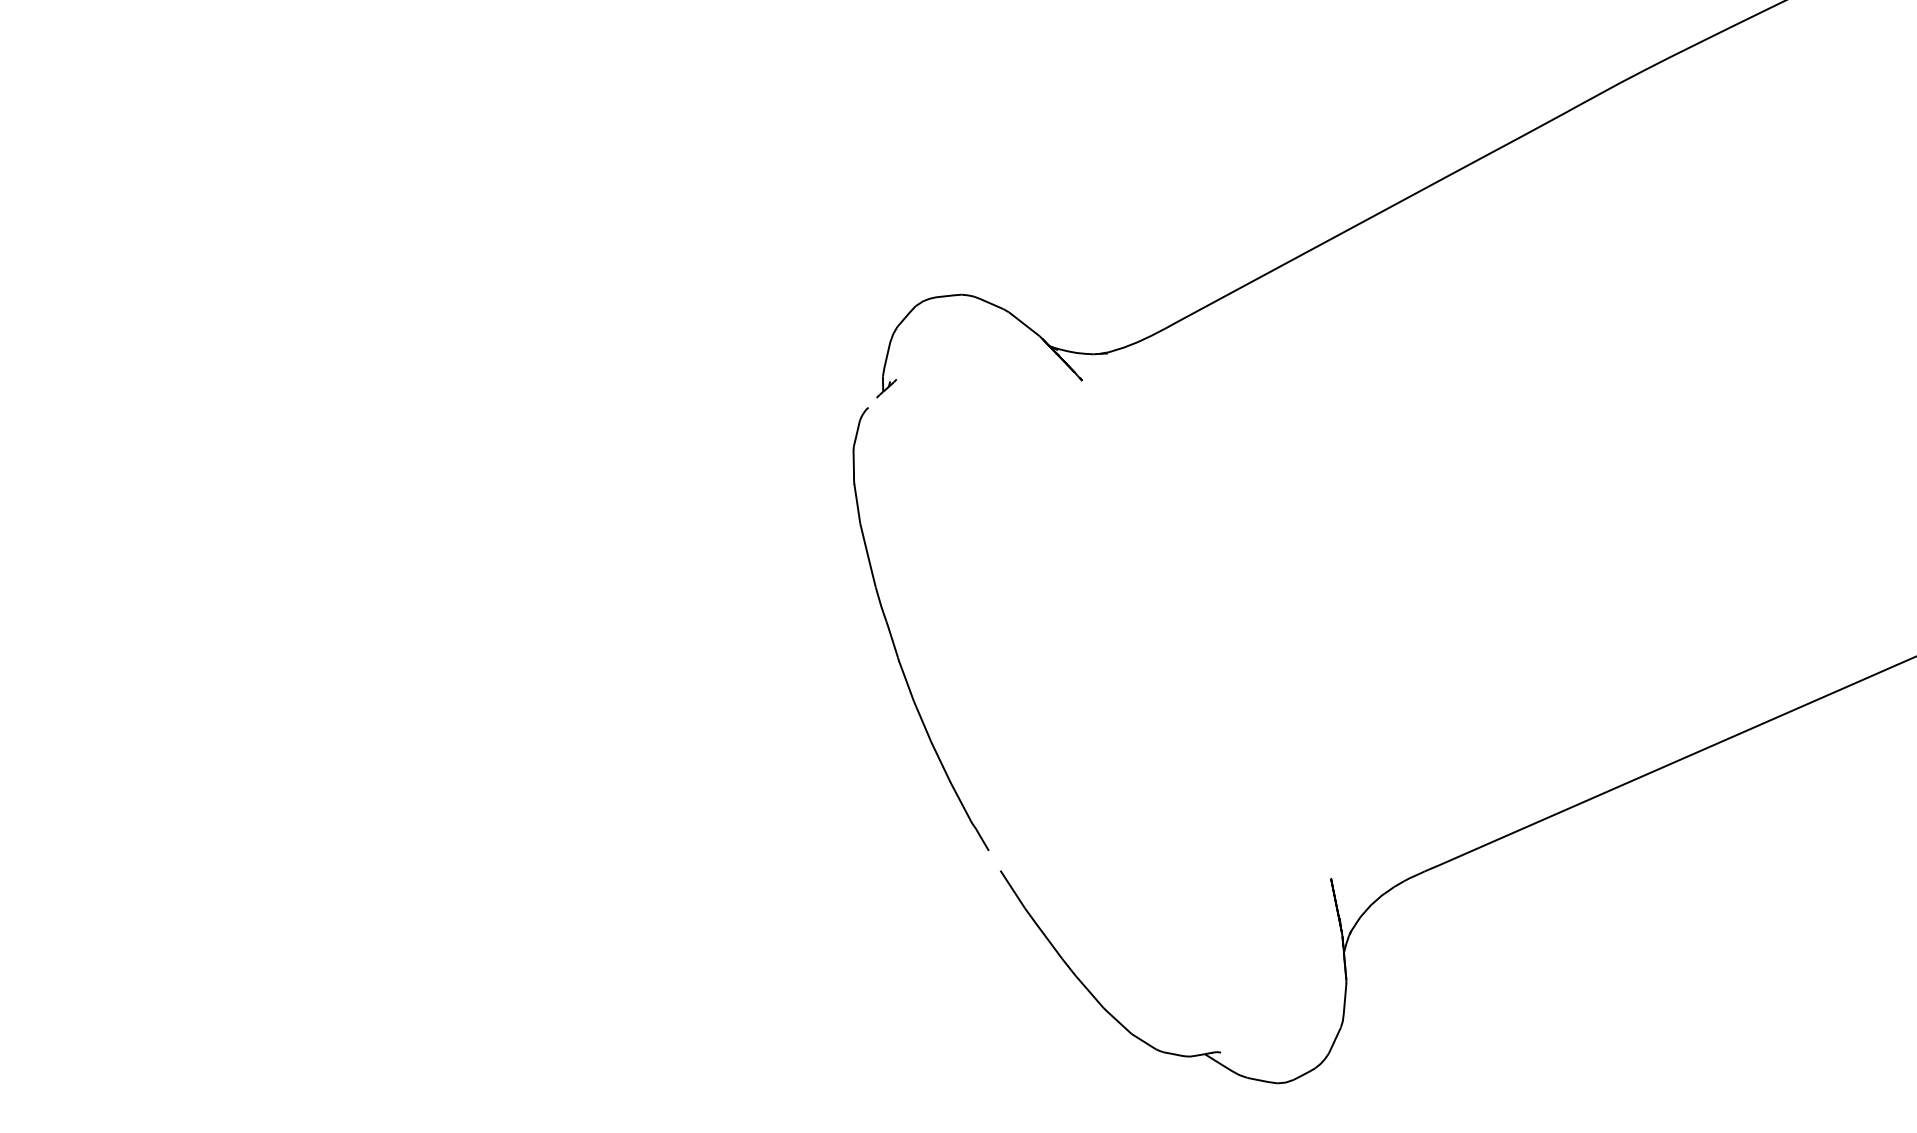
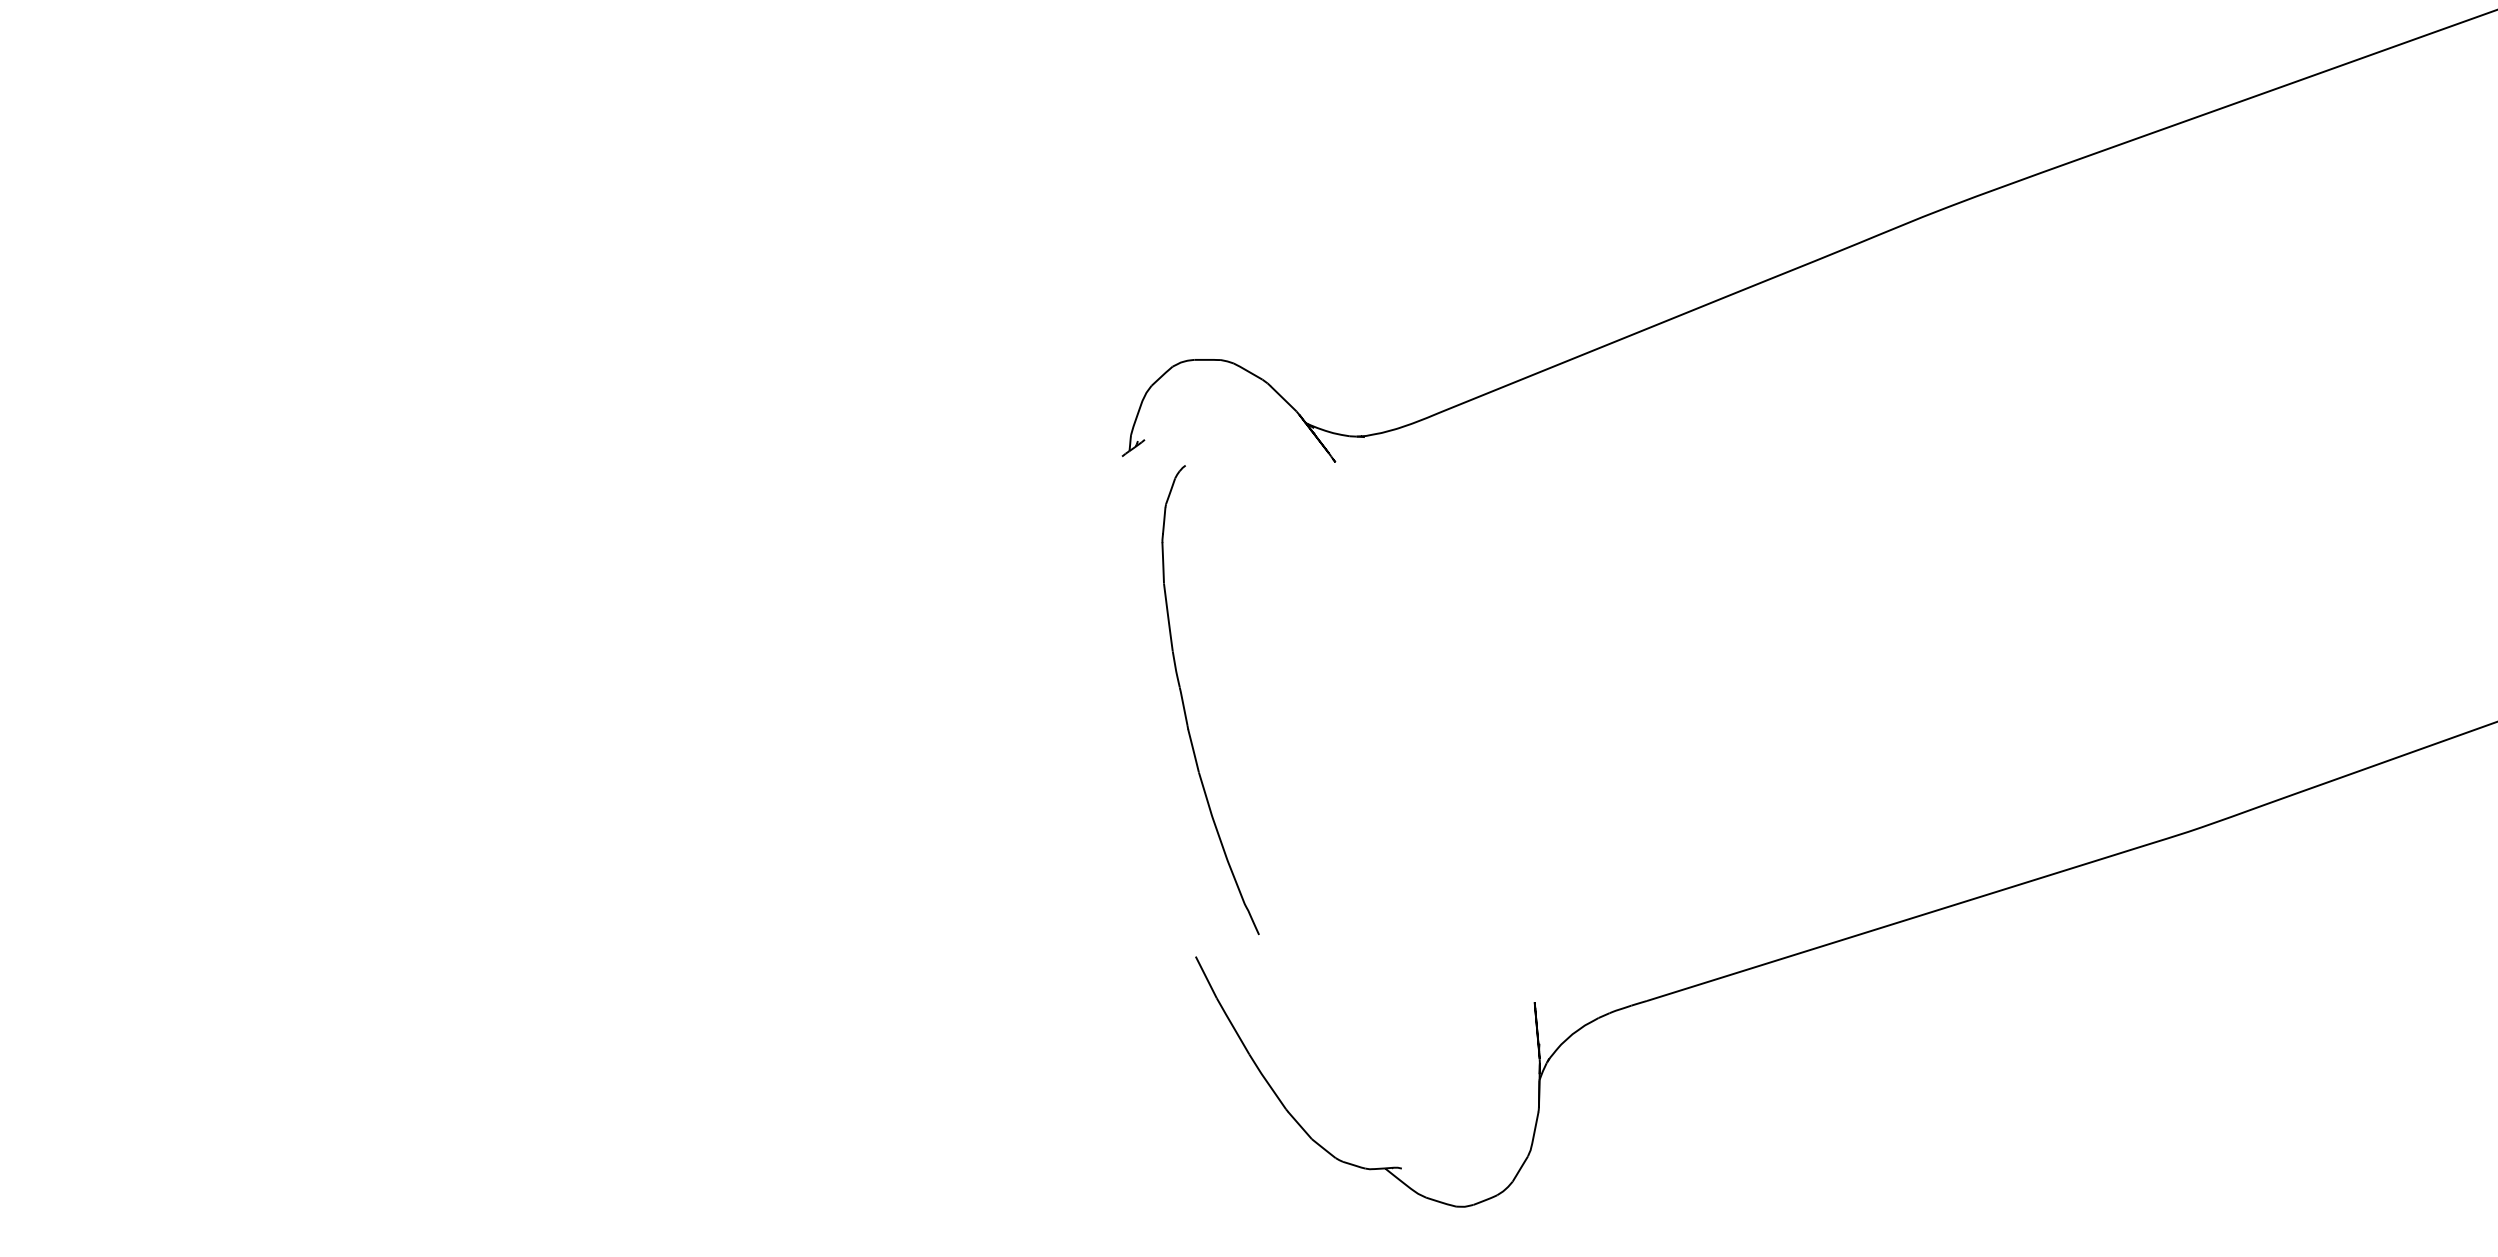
part: (892, 637) -> (1184, 704), moved

